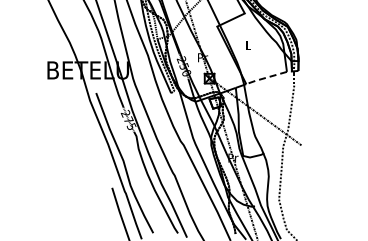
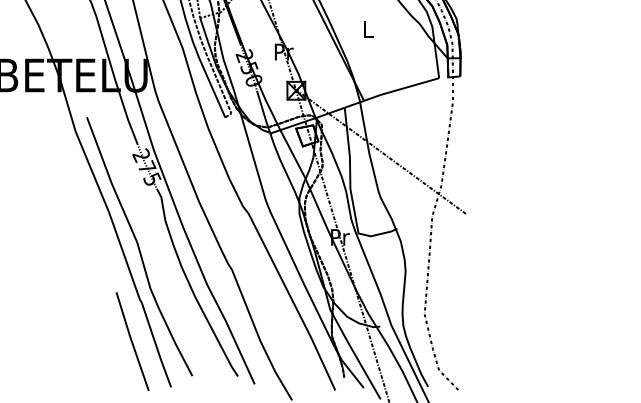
line: (265, 77) -> (399, 88), dashed -> solid

